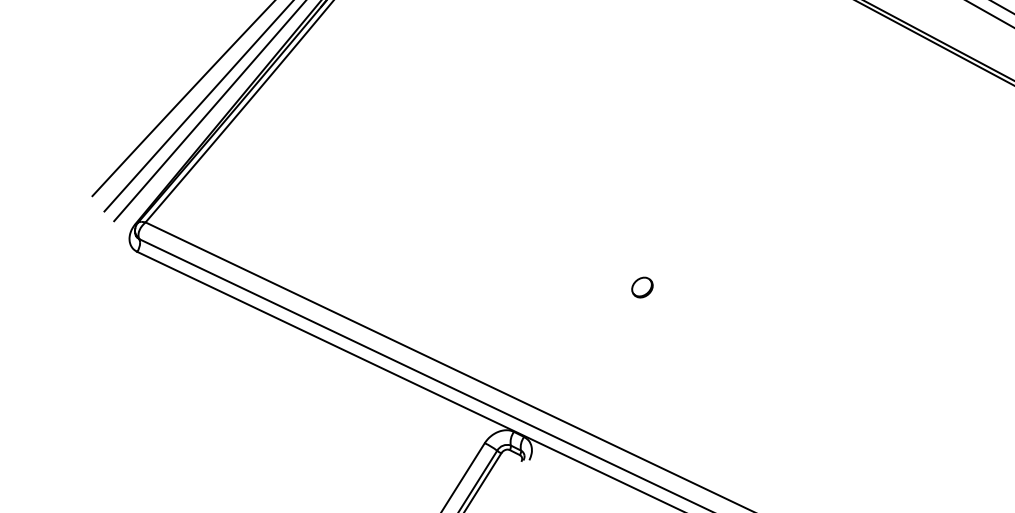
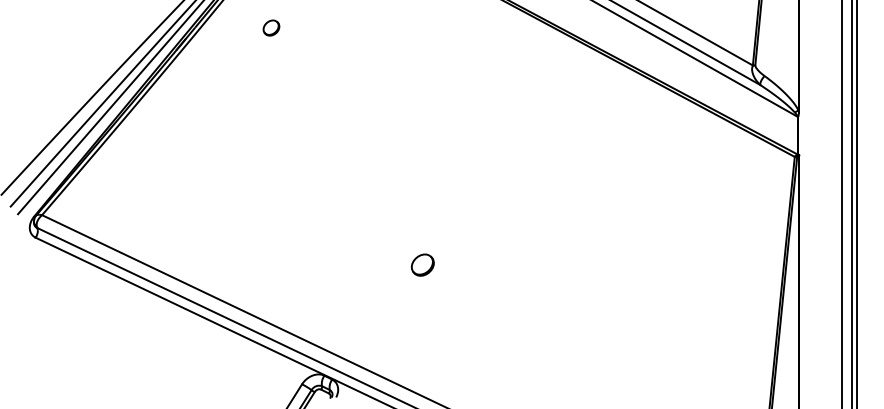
part: (641, 286) -> (422, 264), size x1.4

